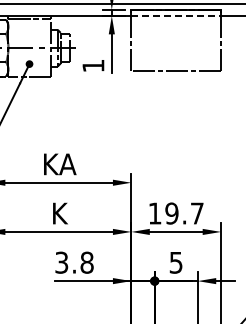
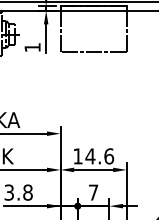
line: (176, 15) -> (93, 10), dashed -> solid
text: (184, 213) -> (99, 156), 19.7 -> 14.6
text: (175, 262) -> (93, 192), 5 -> 7

